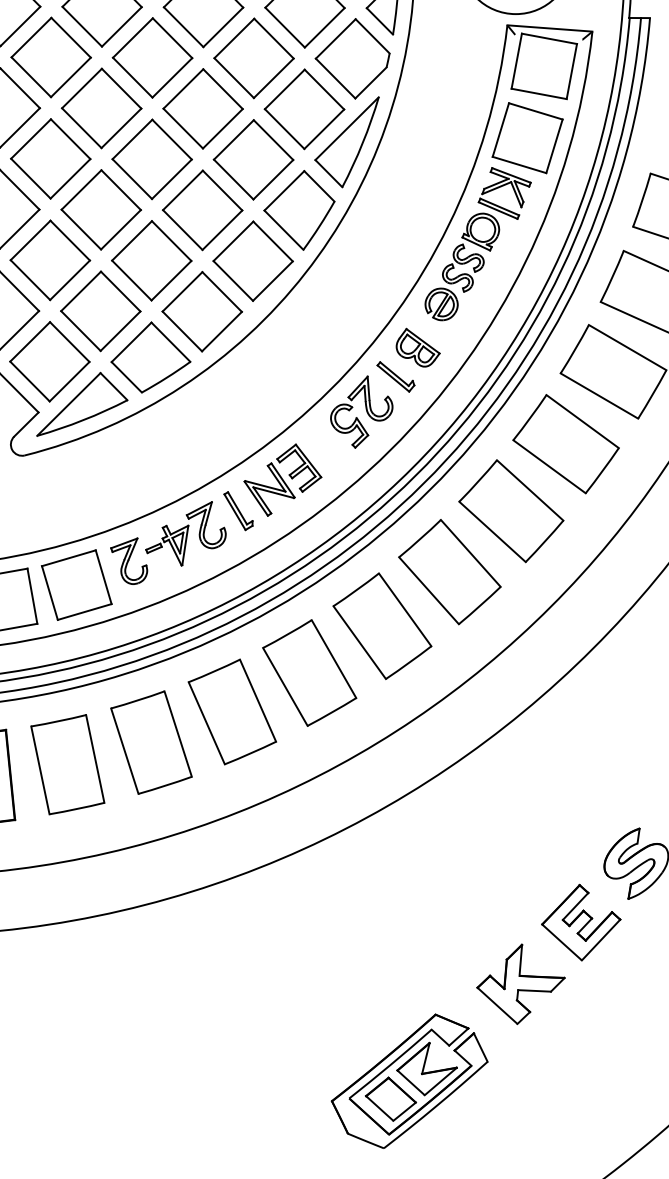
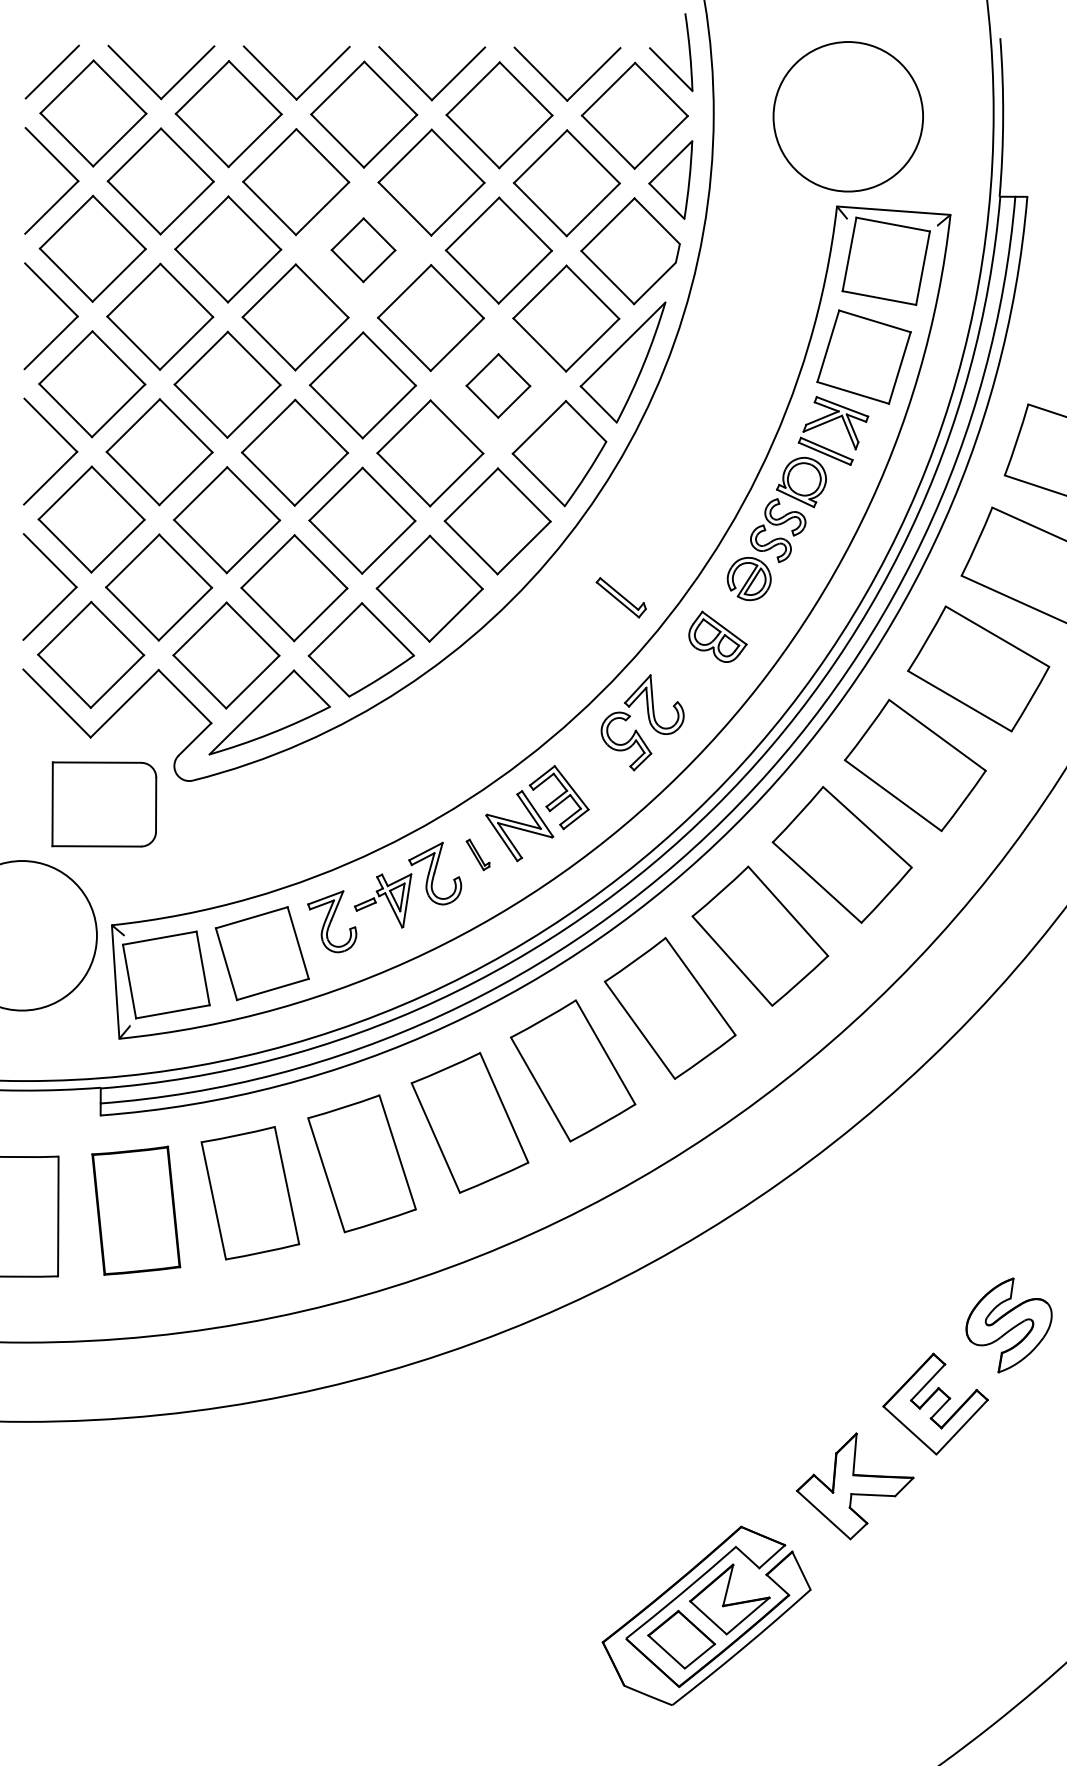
part: (152, 58) -> (363, 250), size x0.6
part: (253, 159) -> (498, 385), size x0.6
part: (395, 376) -> (620, 597), moved
part: (238, 510) -> (477, 854), size x0.6

